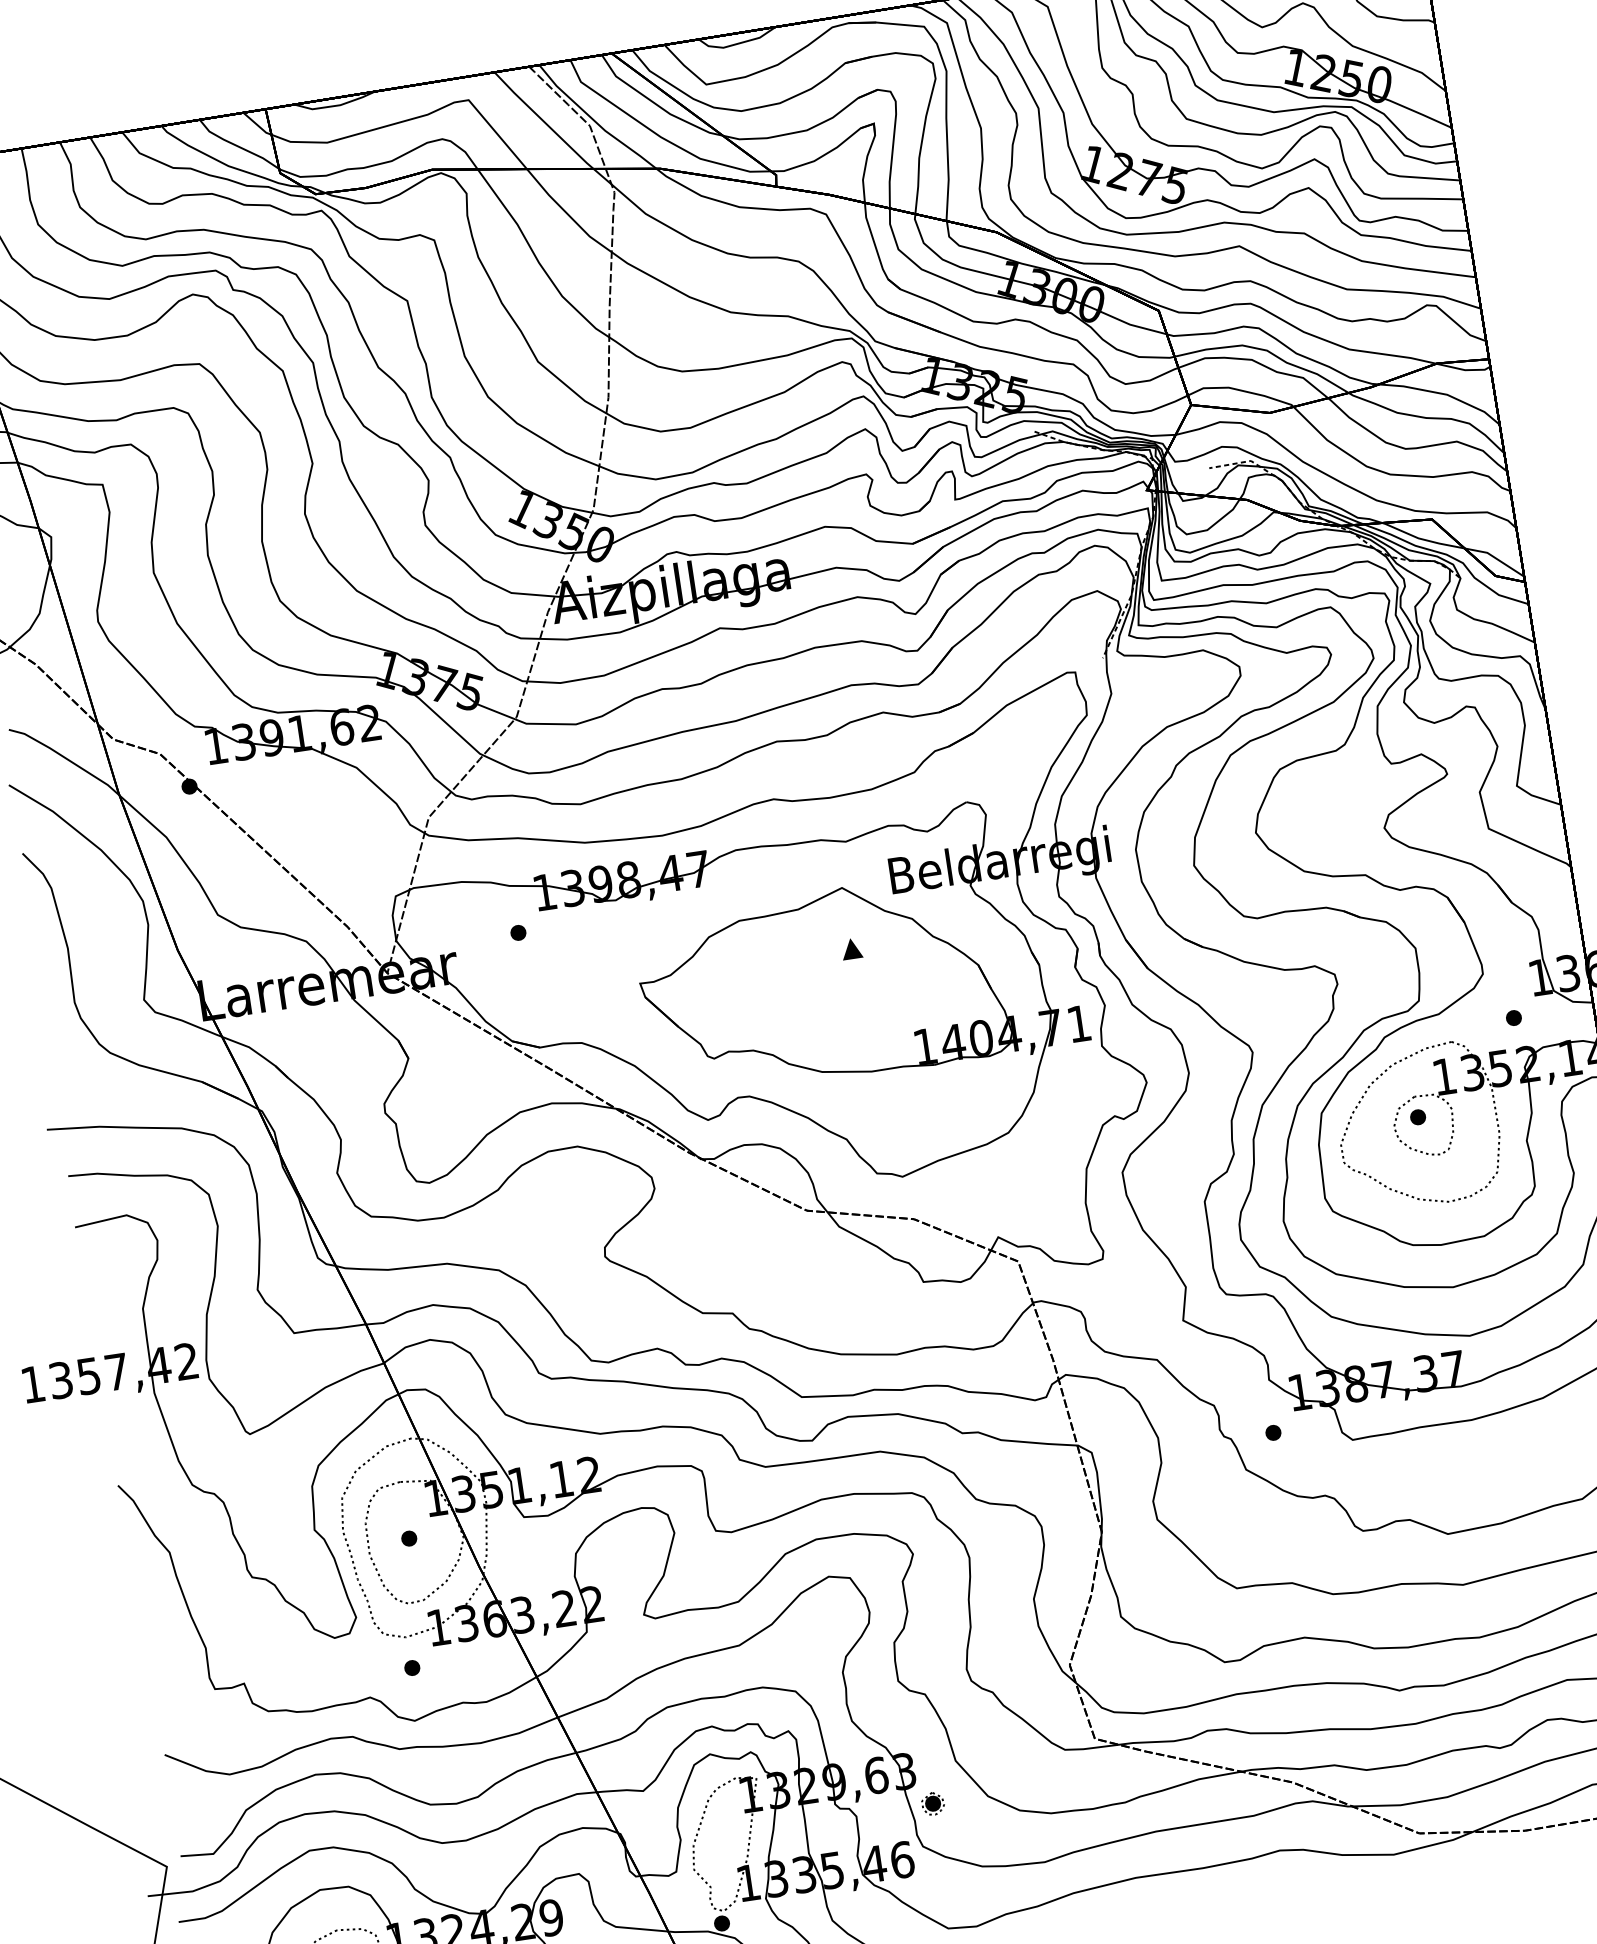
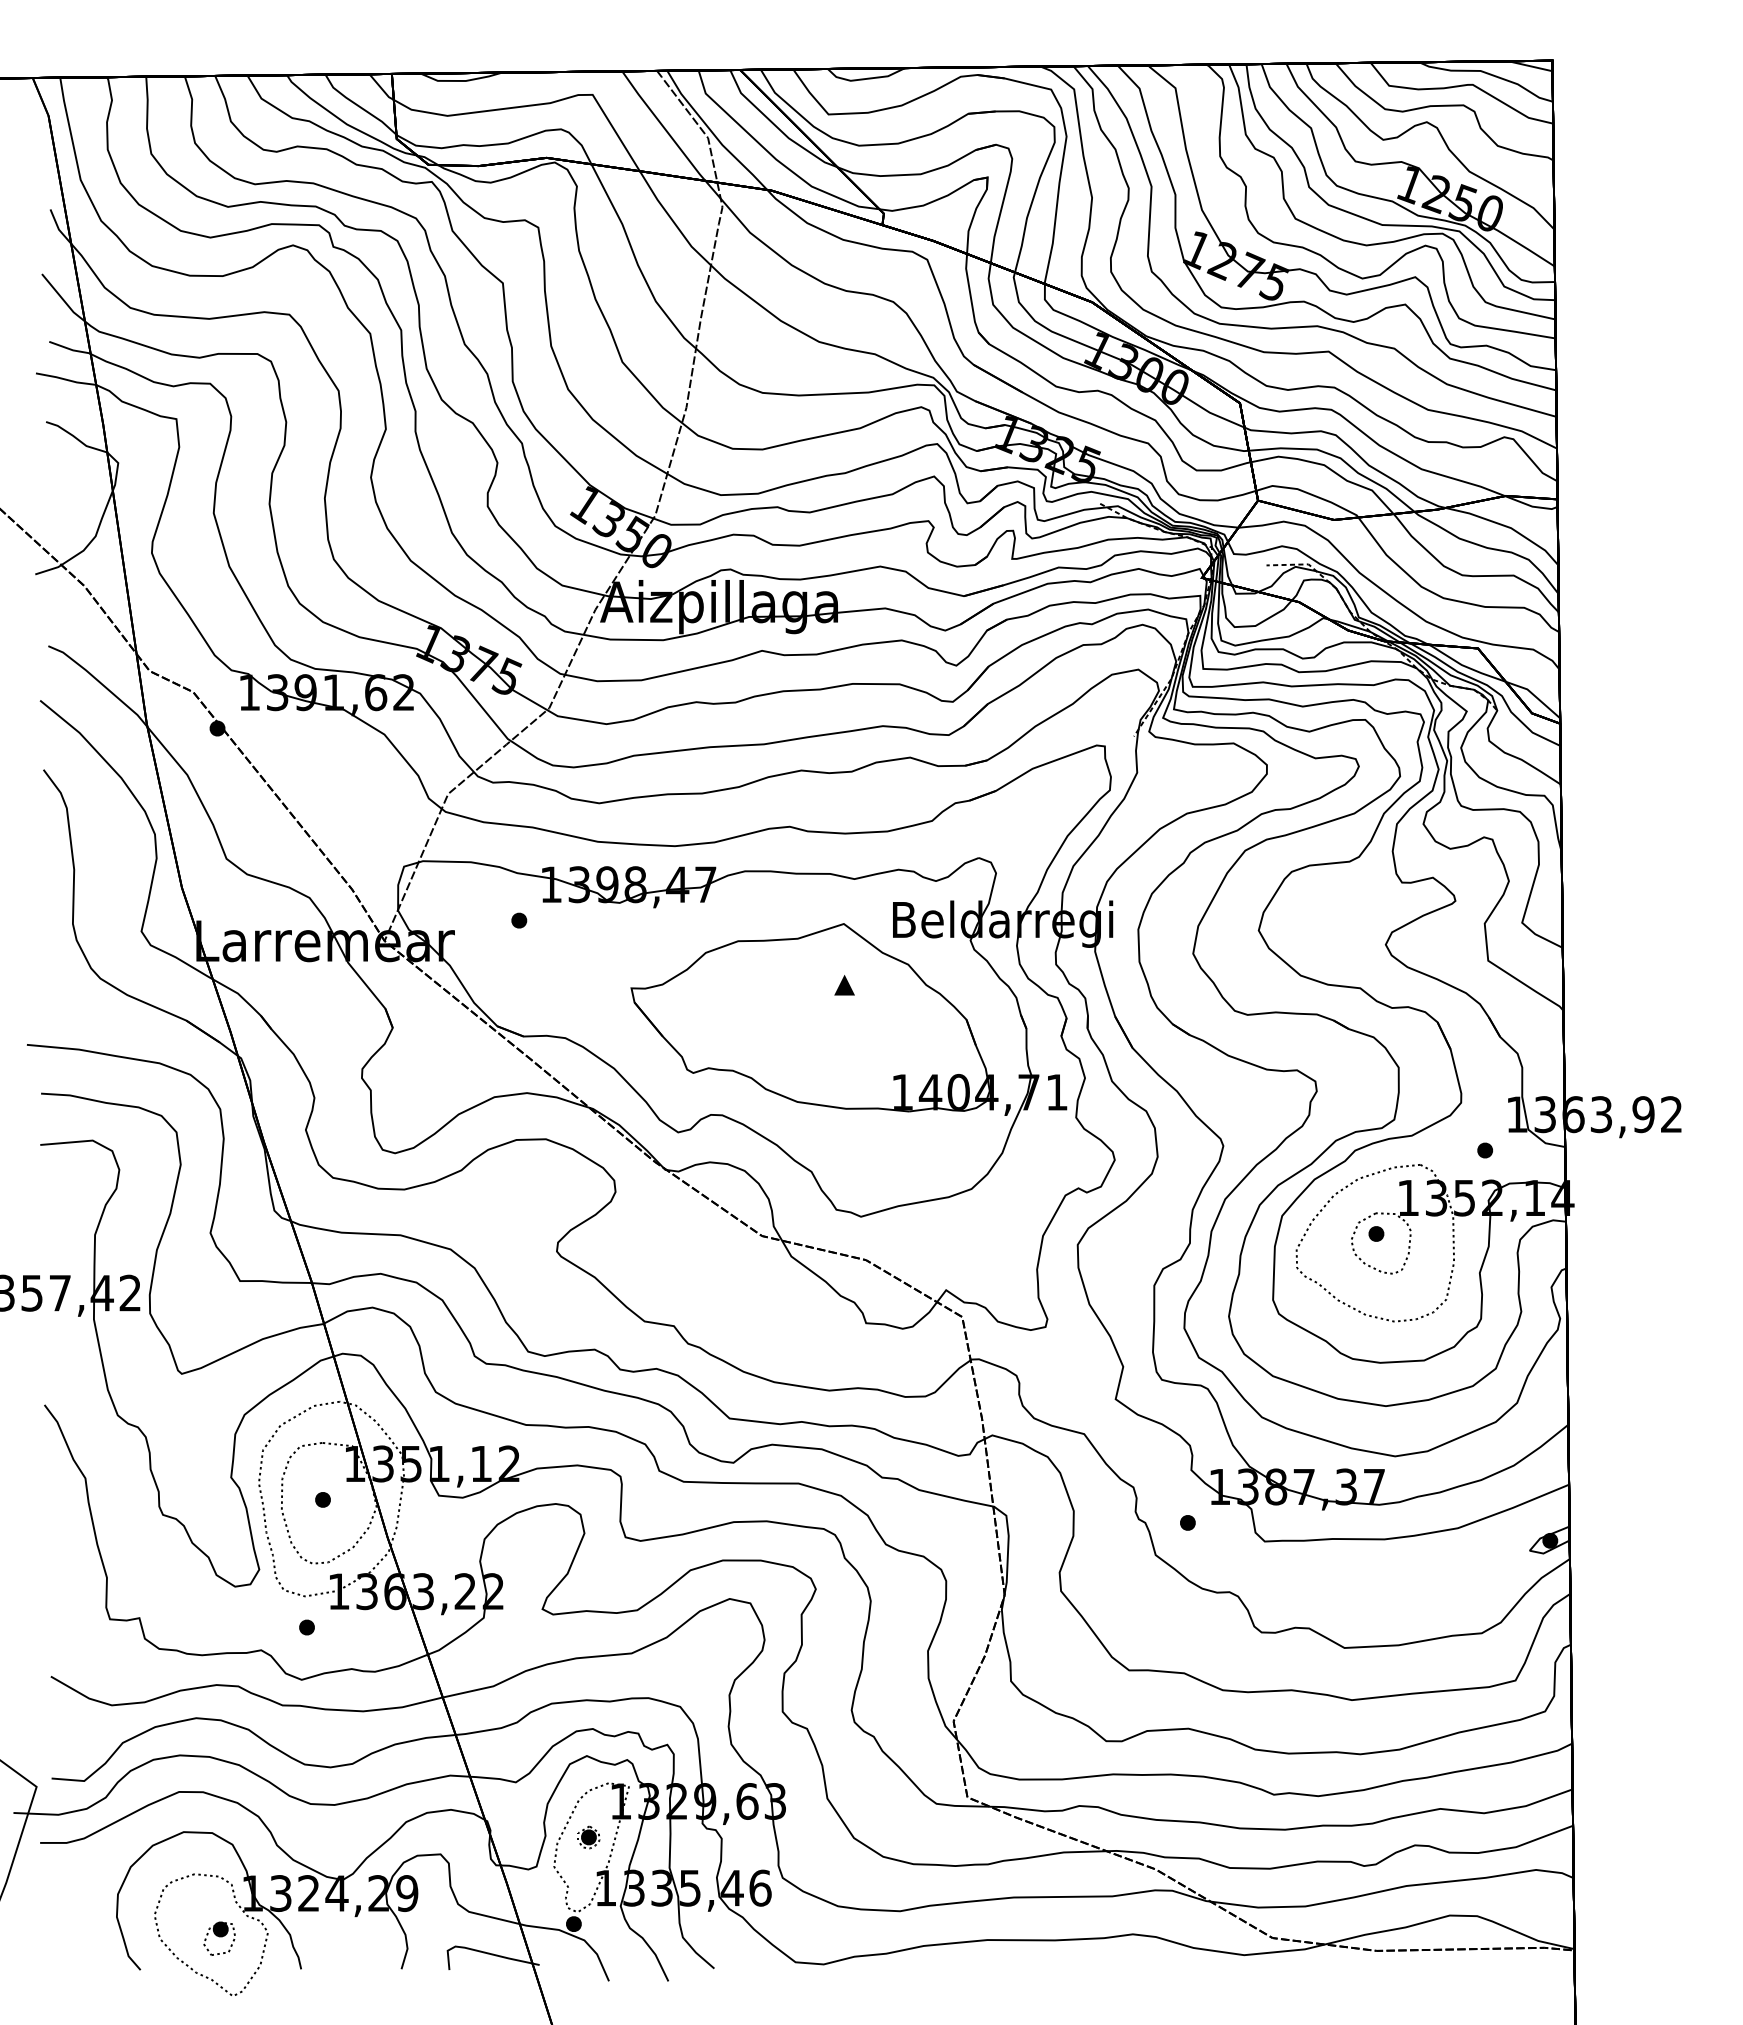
part: (932, 1803) -> (588, 1837), moved

